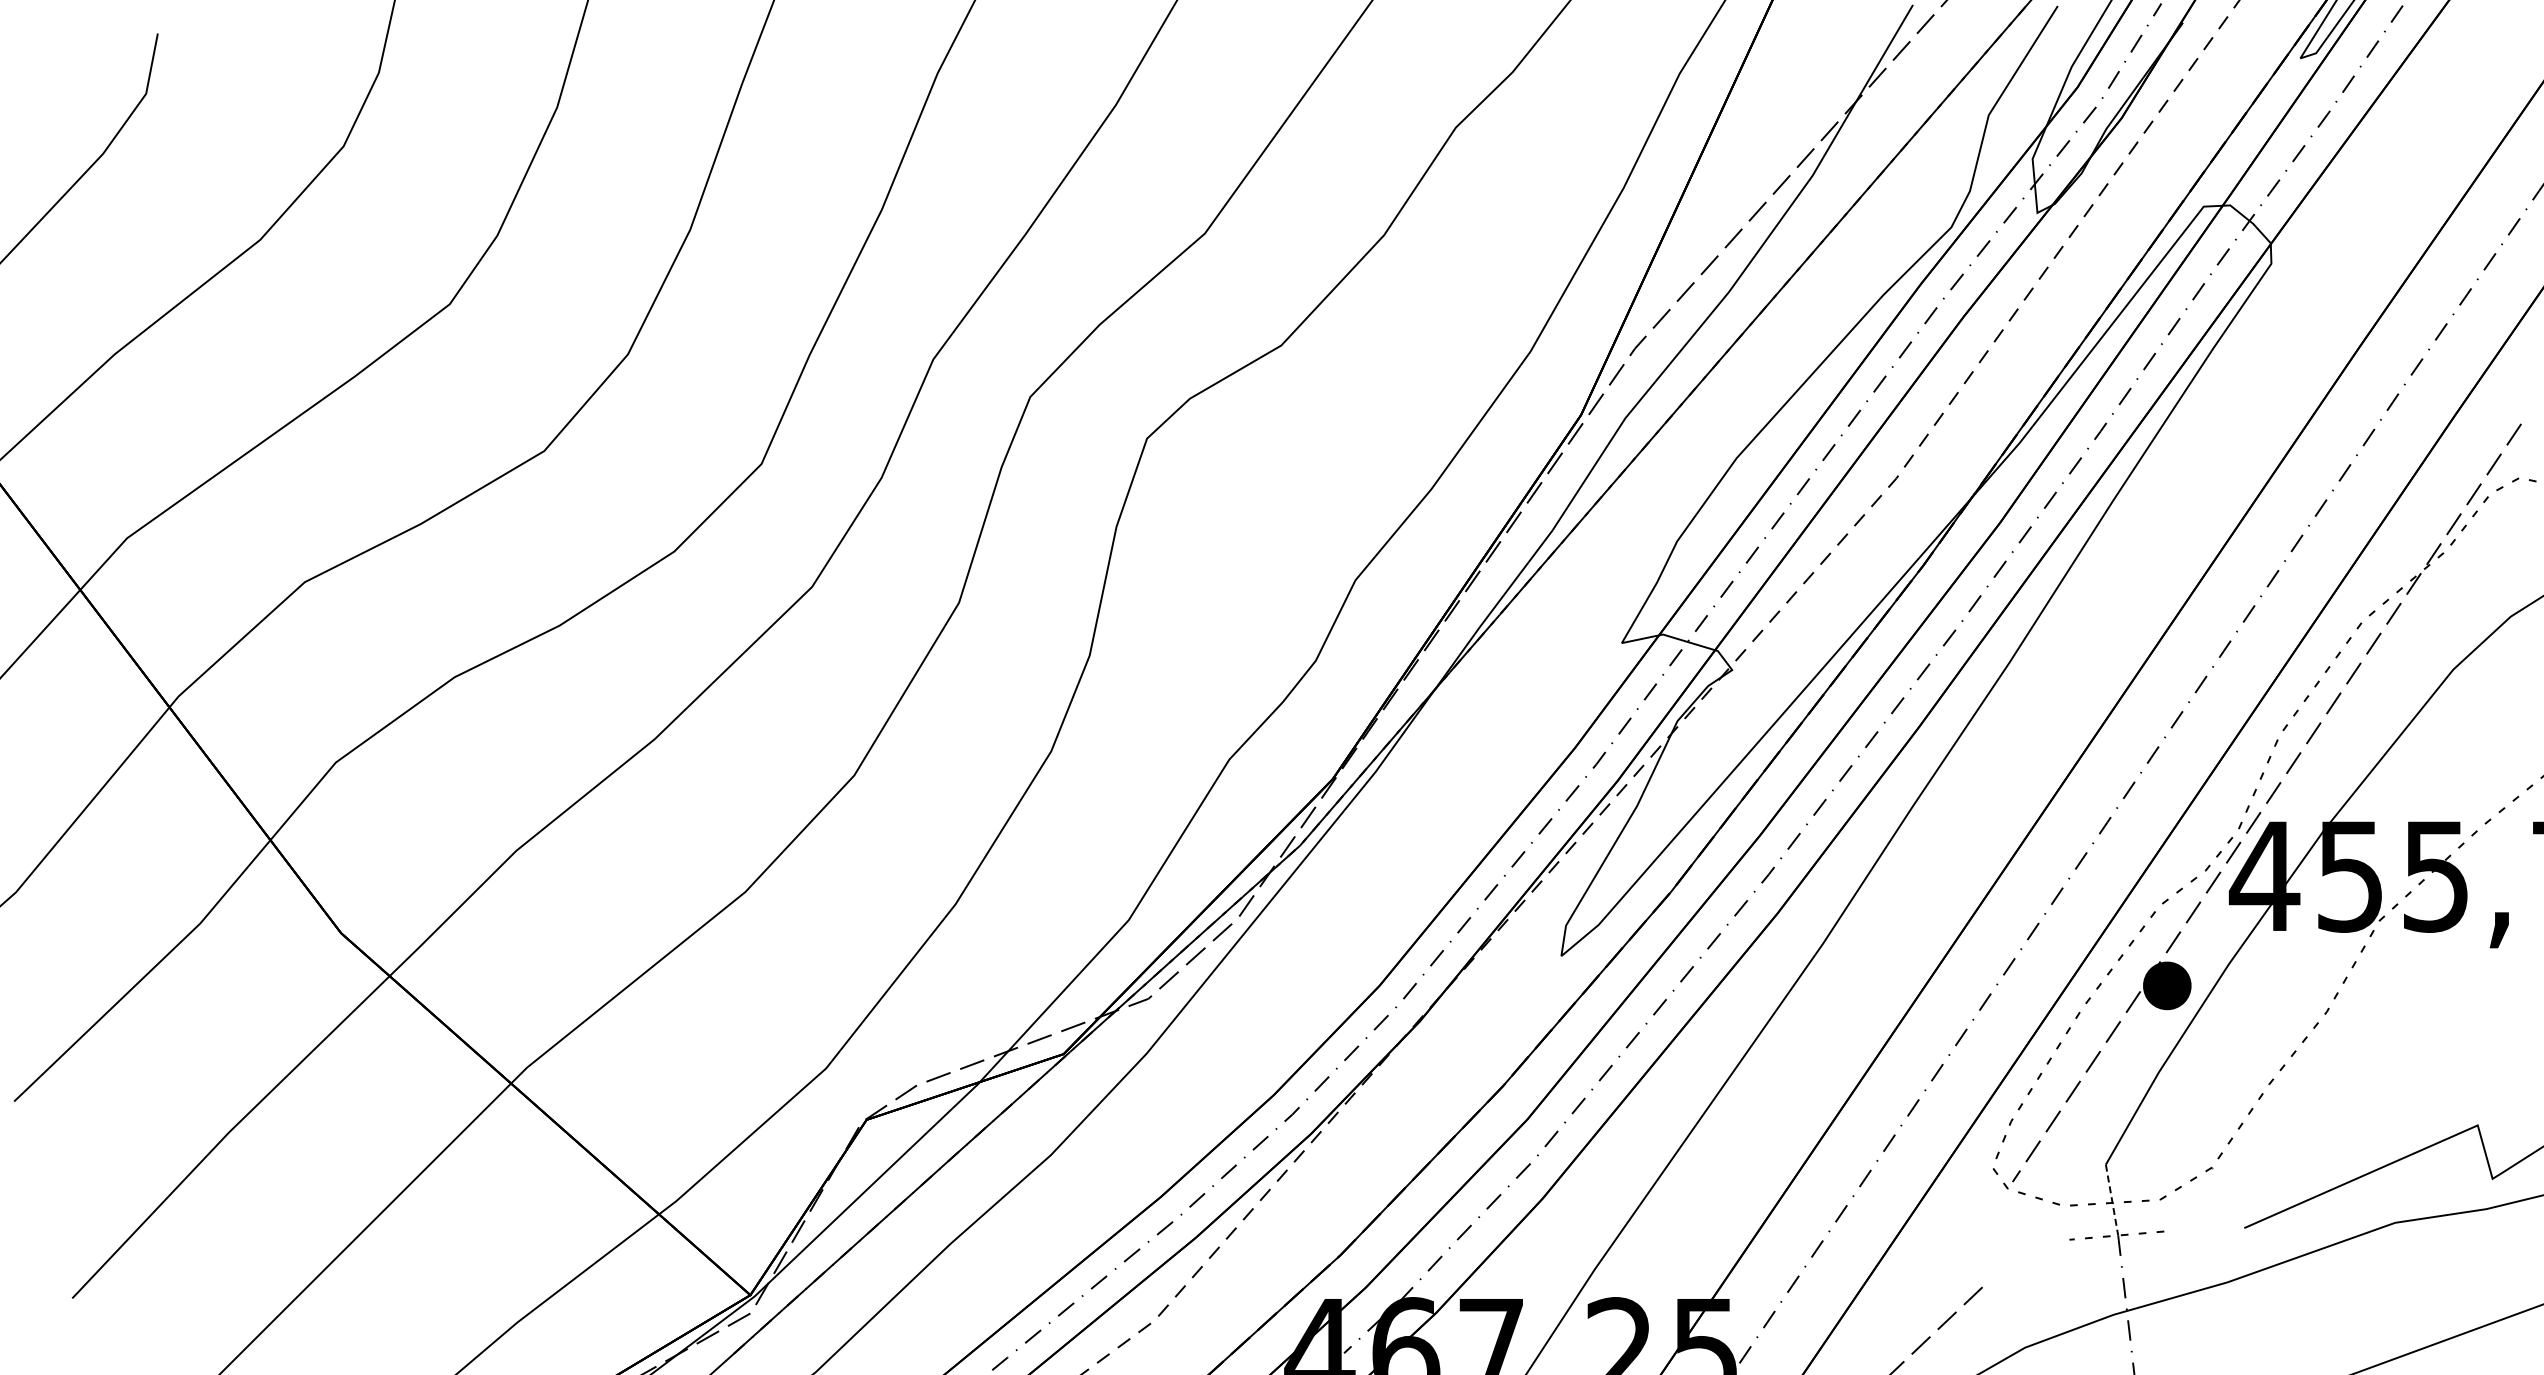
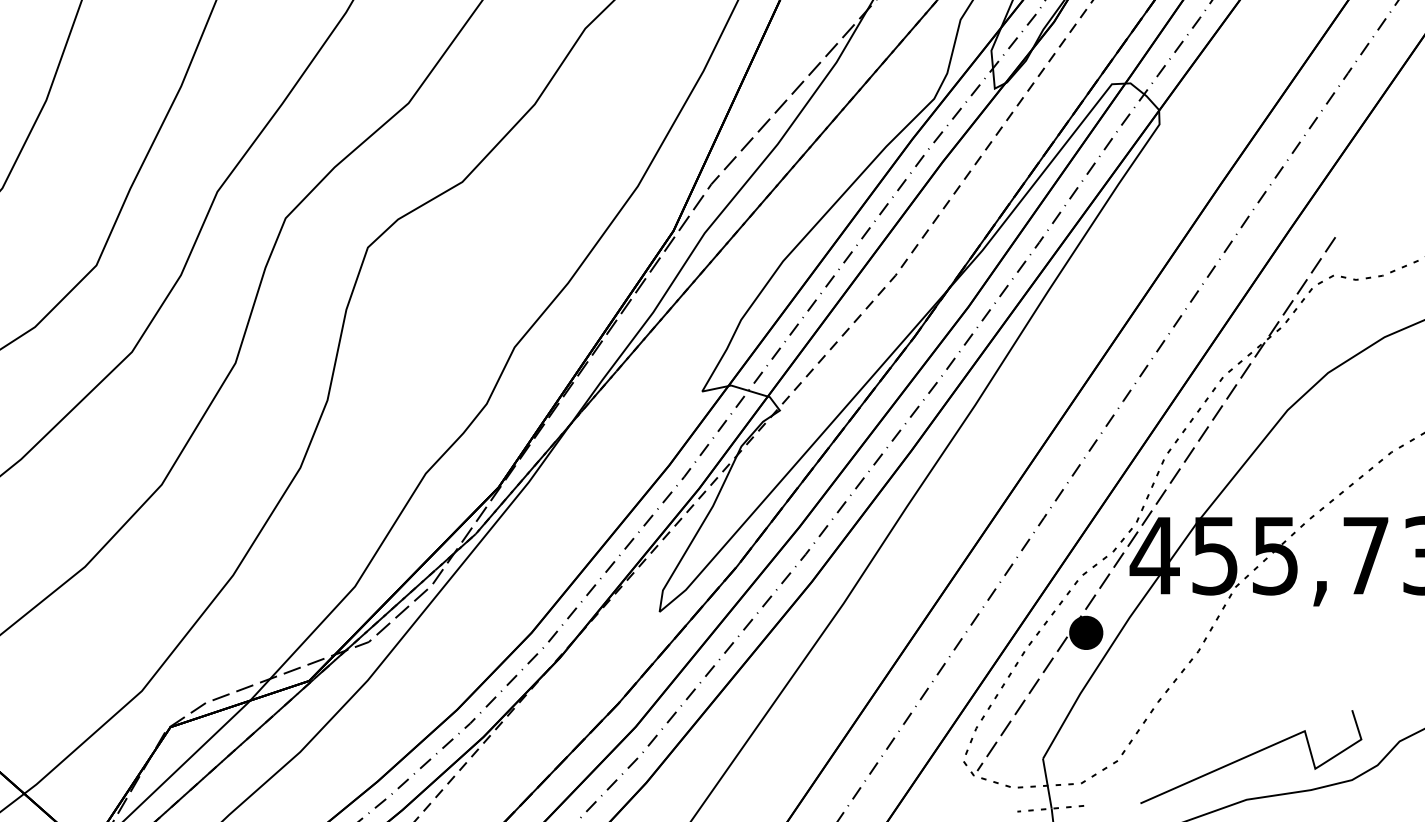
line: (2112, 1200) -> (1047, 784), dashed -> solid

